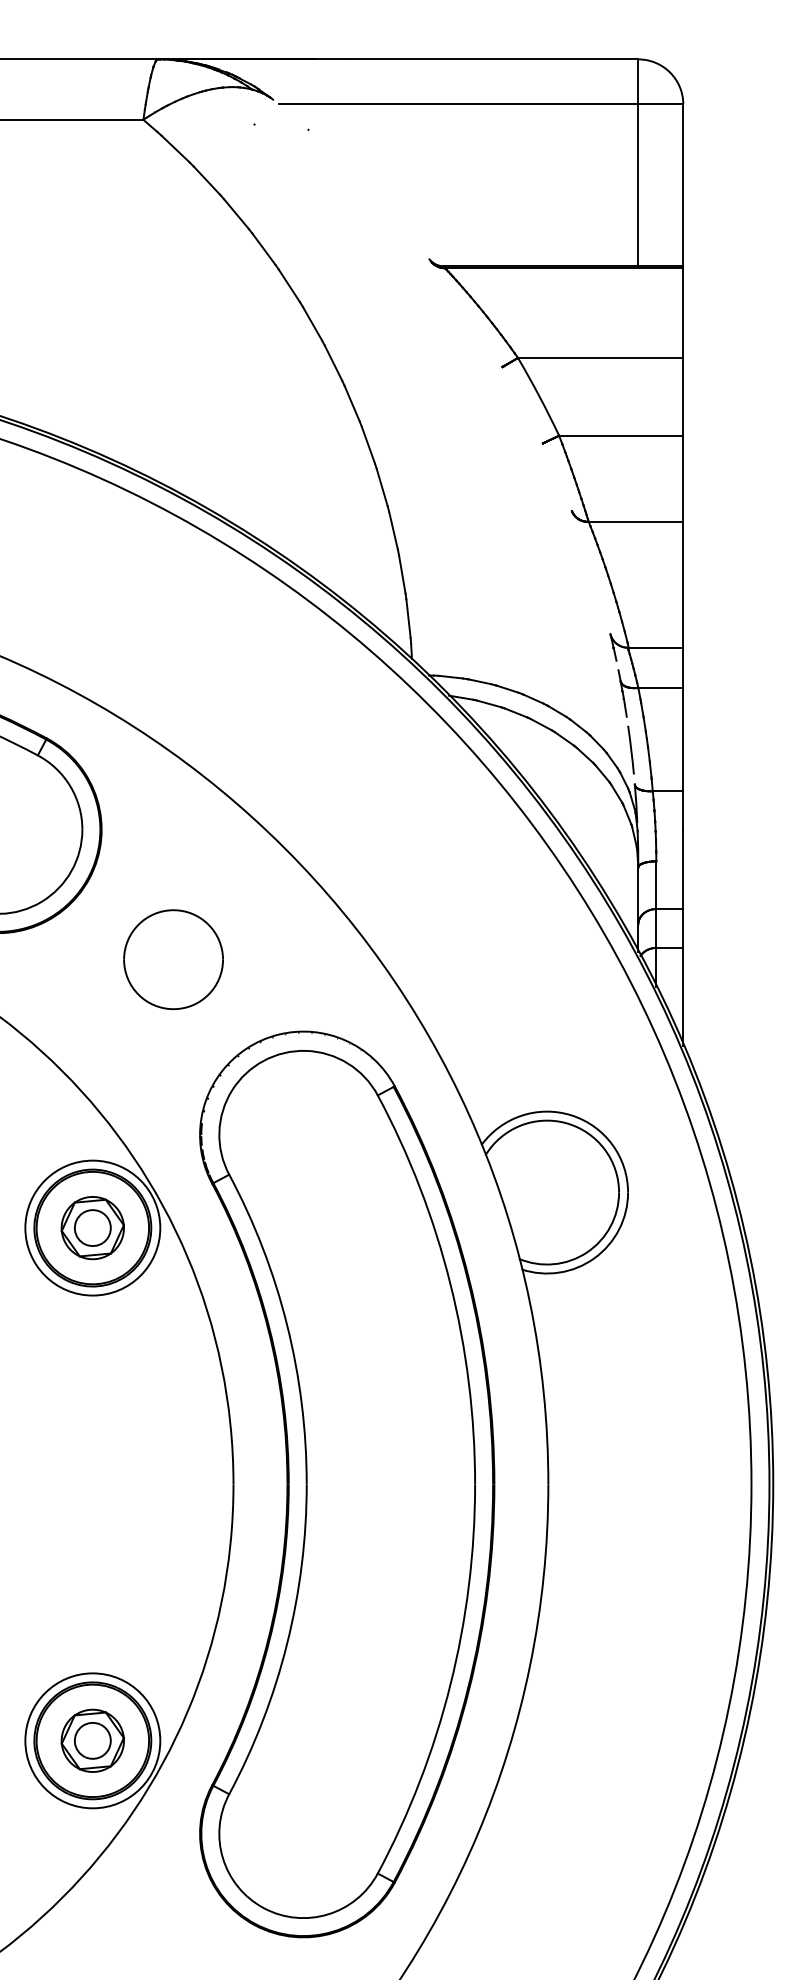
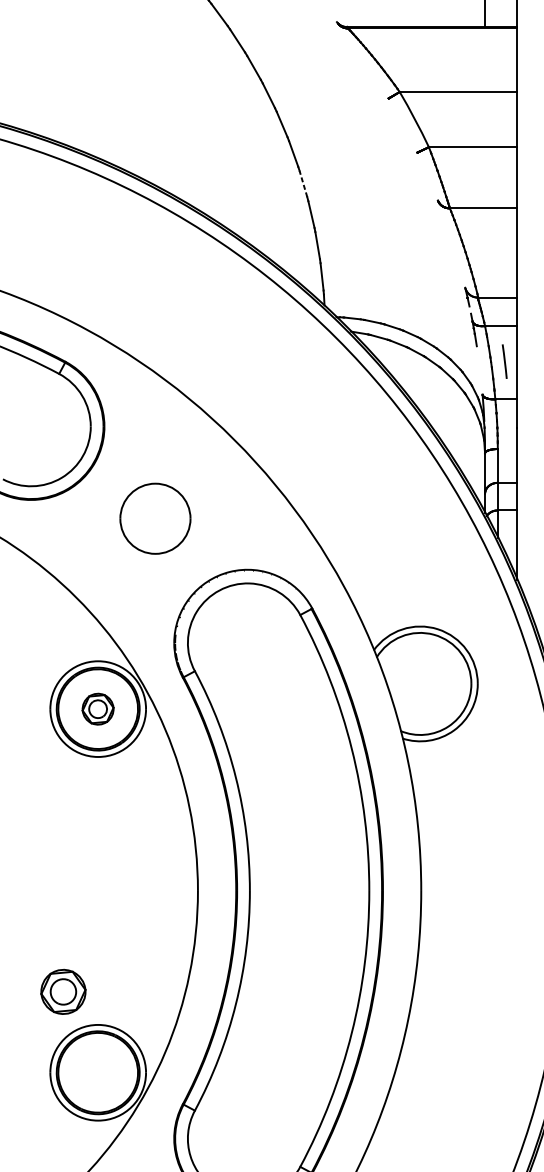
line: (382, 487) -> (303, 183), solid -> dashed
line: (630, 749) -> (504, 361), moved
part: (92, 1228) -> (97, 709), size x0.7
part: (92, 1740) -> (63, 991), moved

